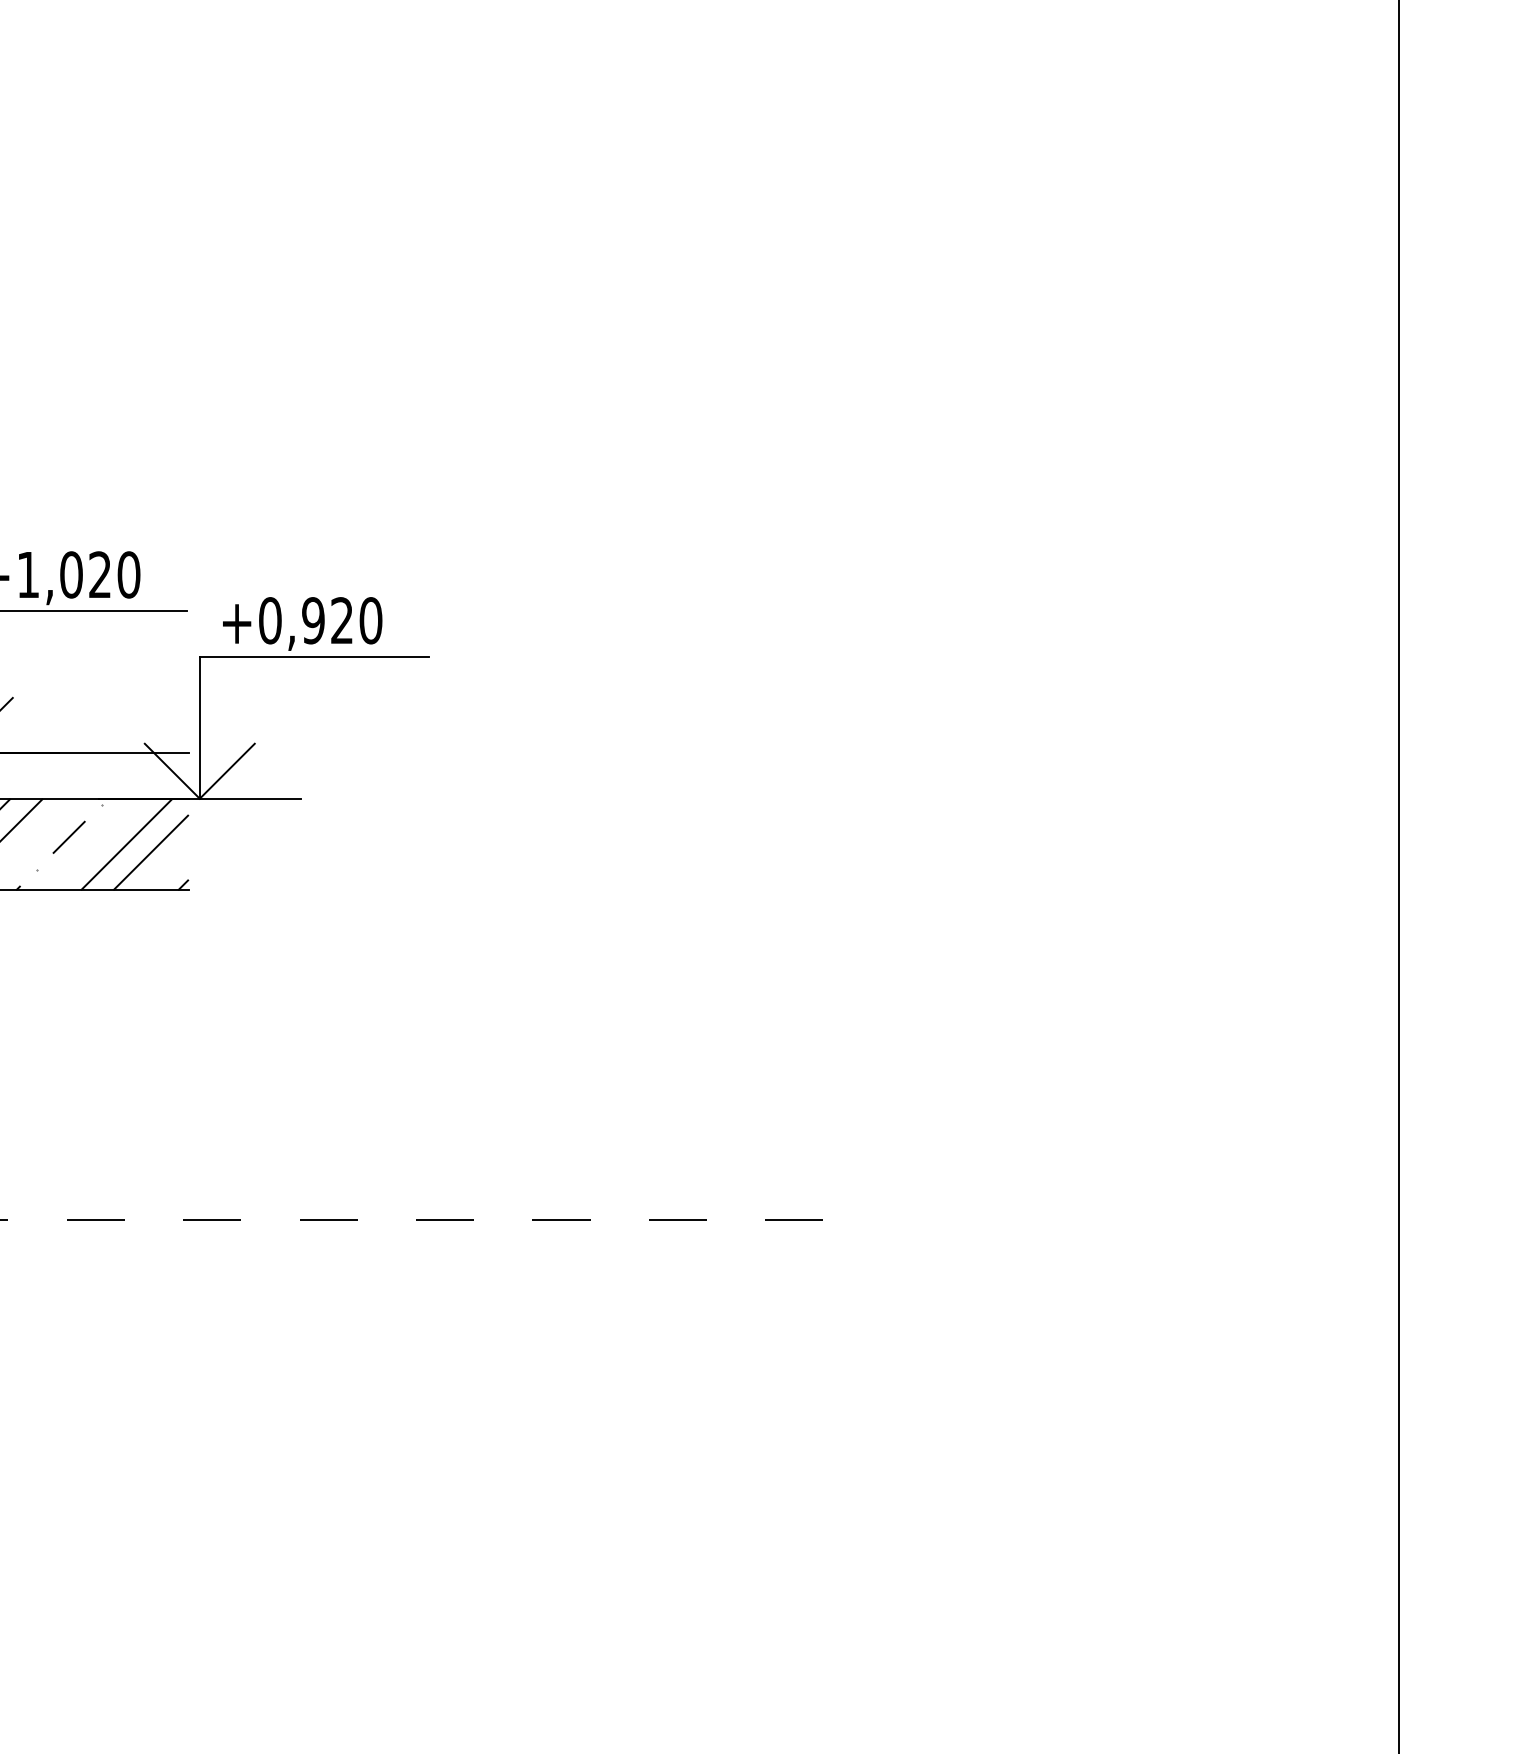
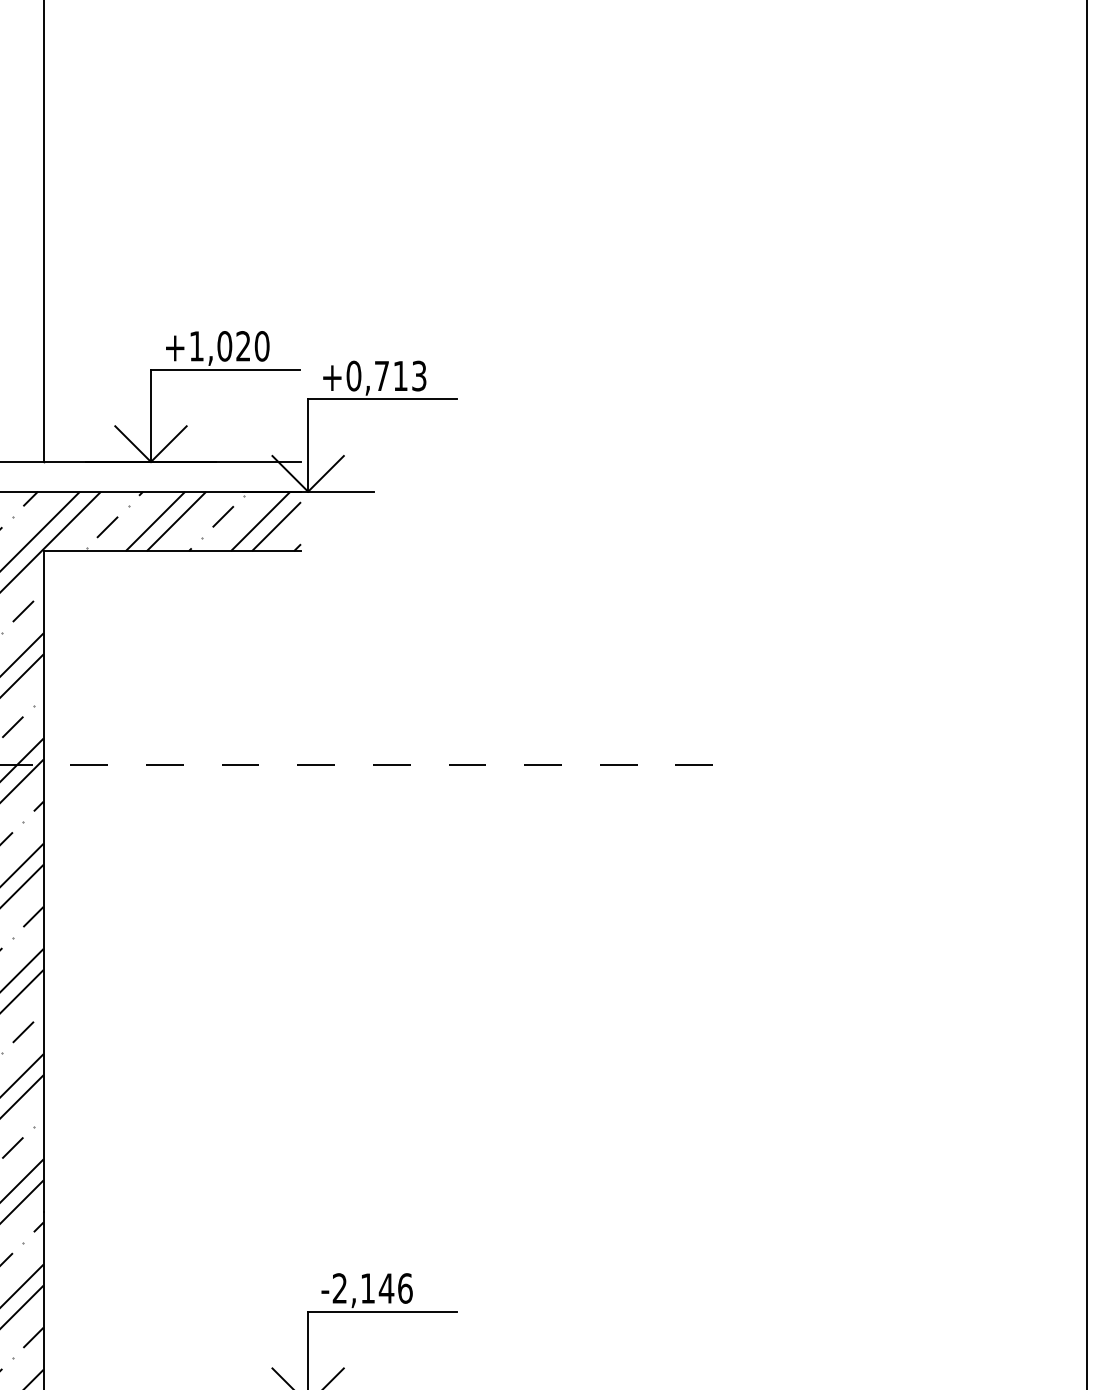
text: (341, 619) -> (400, 375), +0,920 -> +0,713

